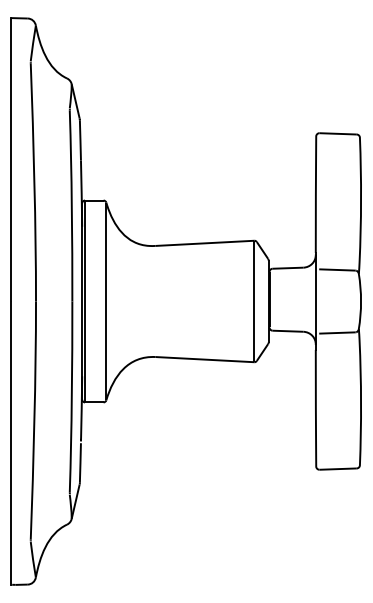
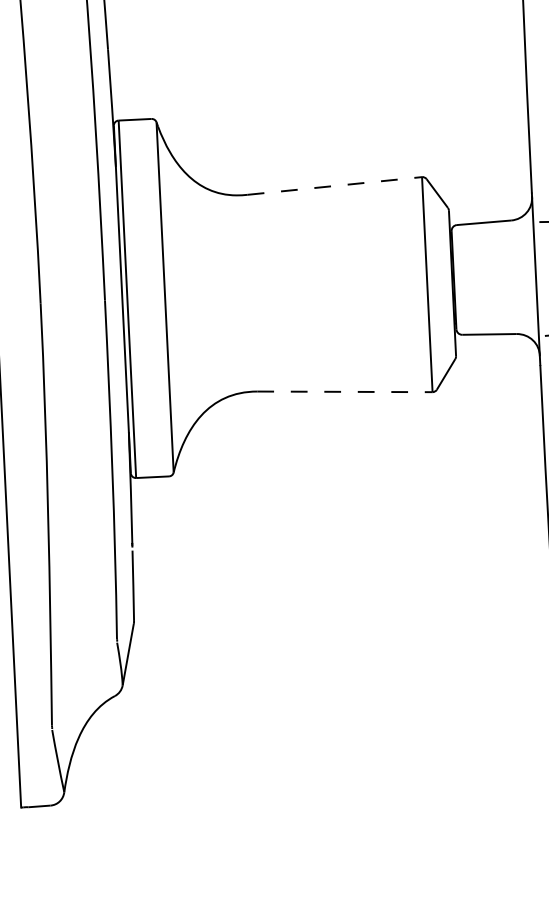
line: (205, 243) -> (335, 186), solid -> dashed
line: (205, 359) -> (345, 391), solid -> dashed

